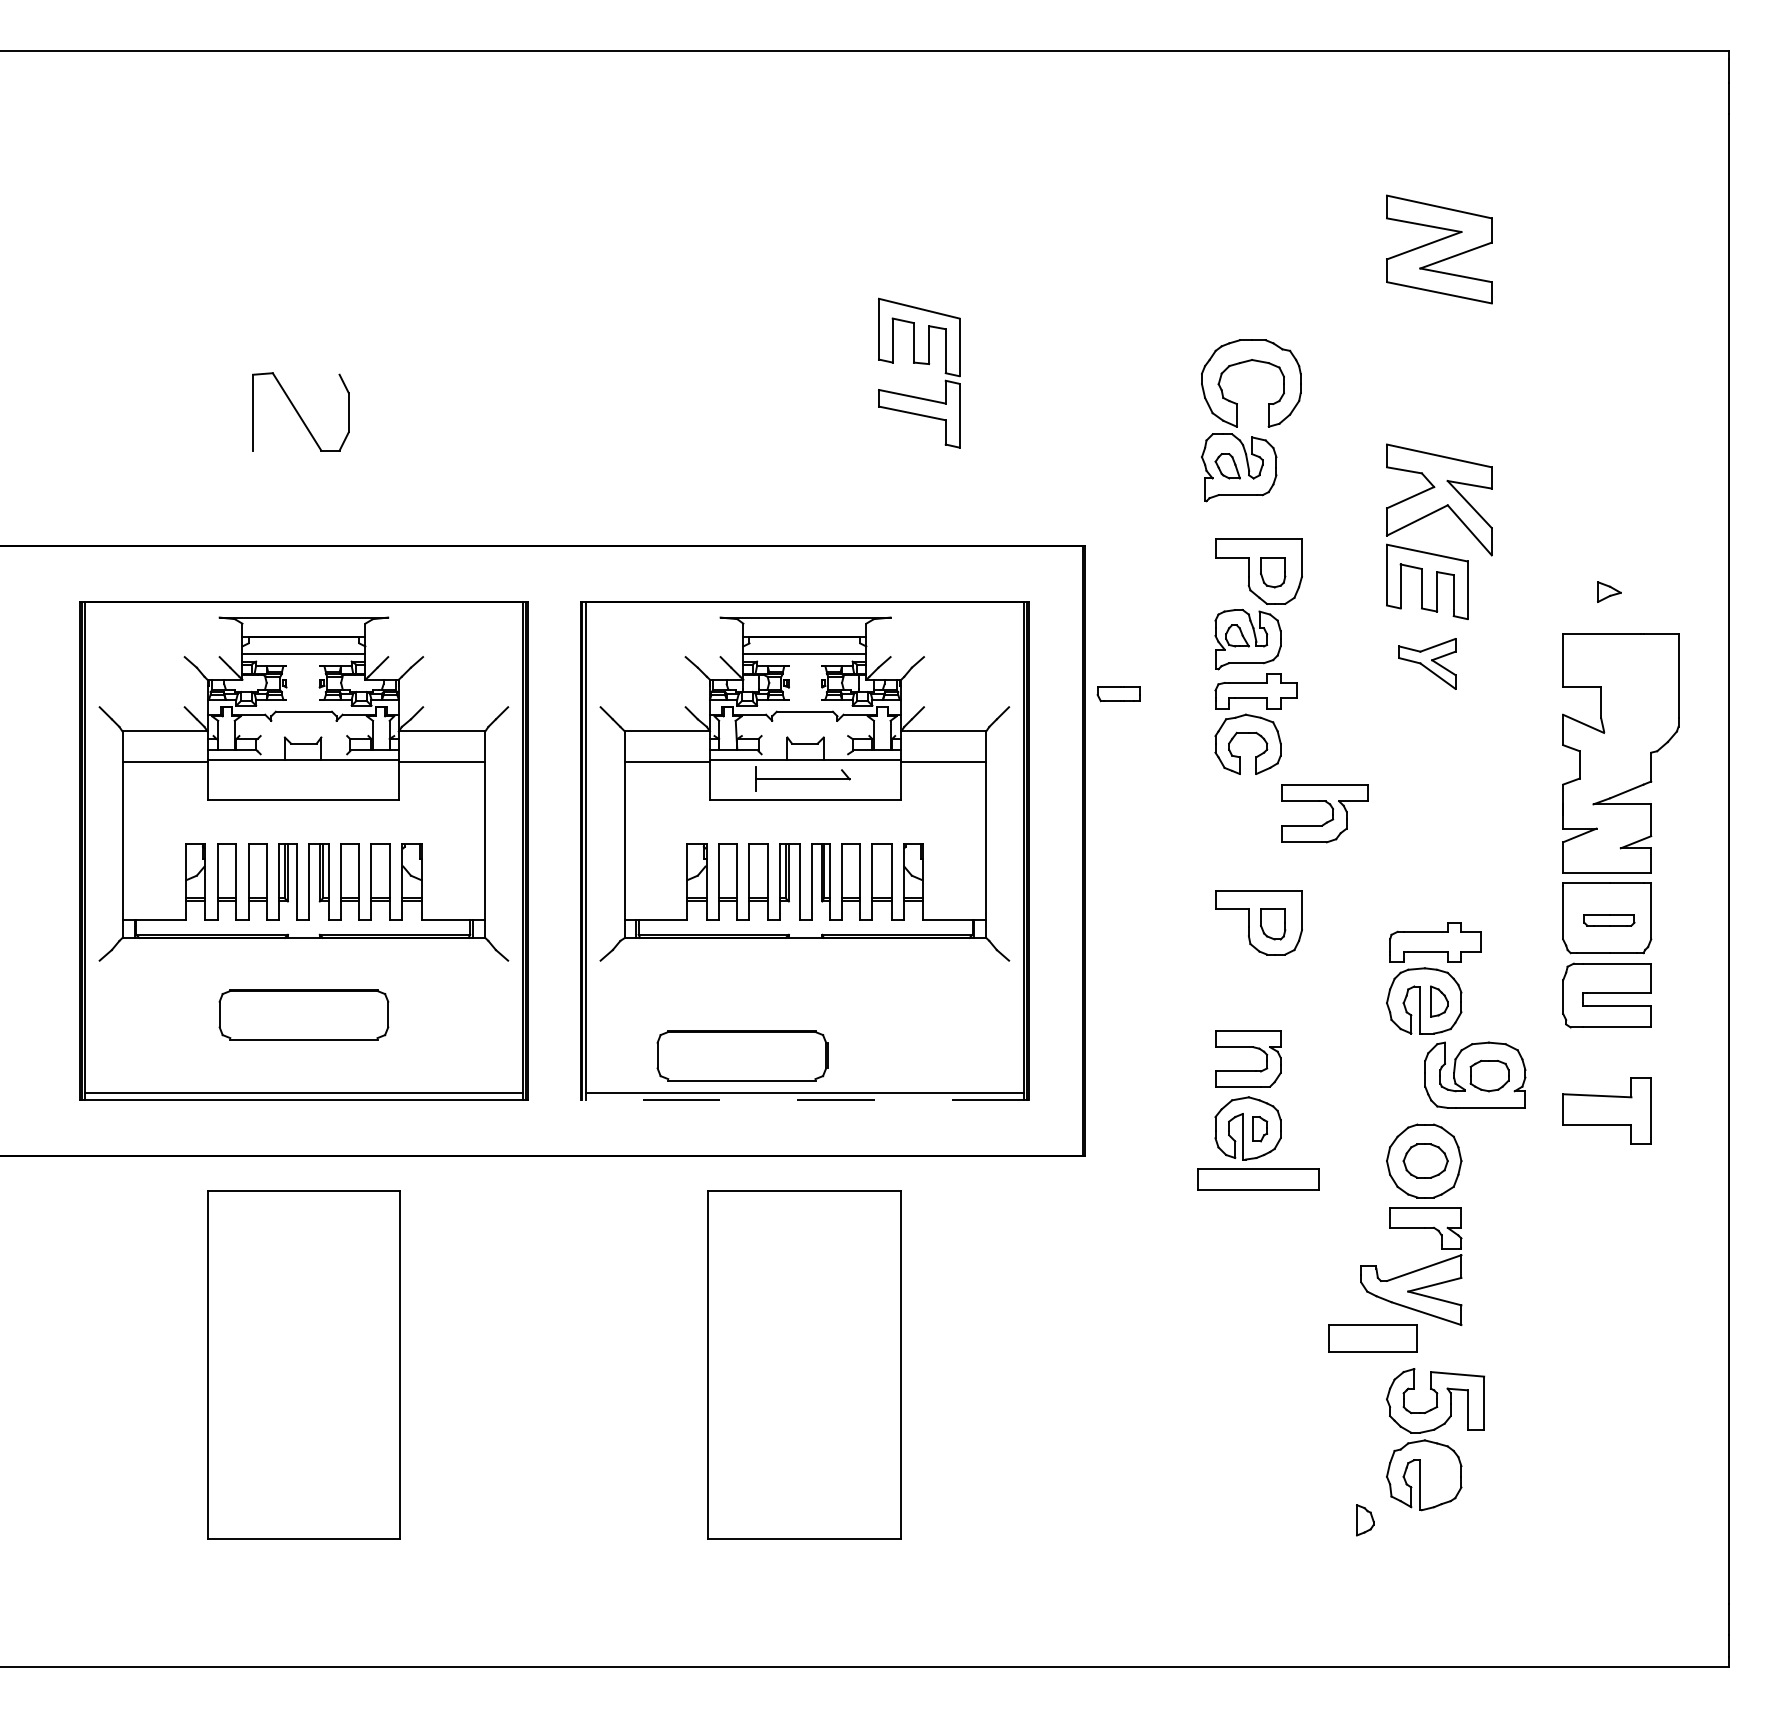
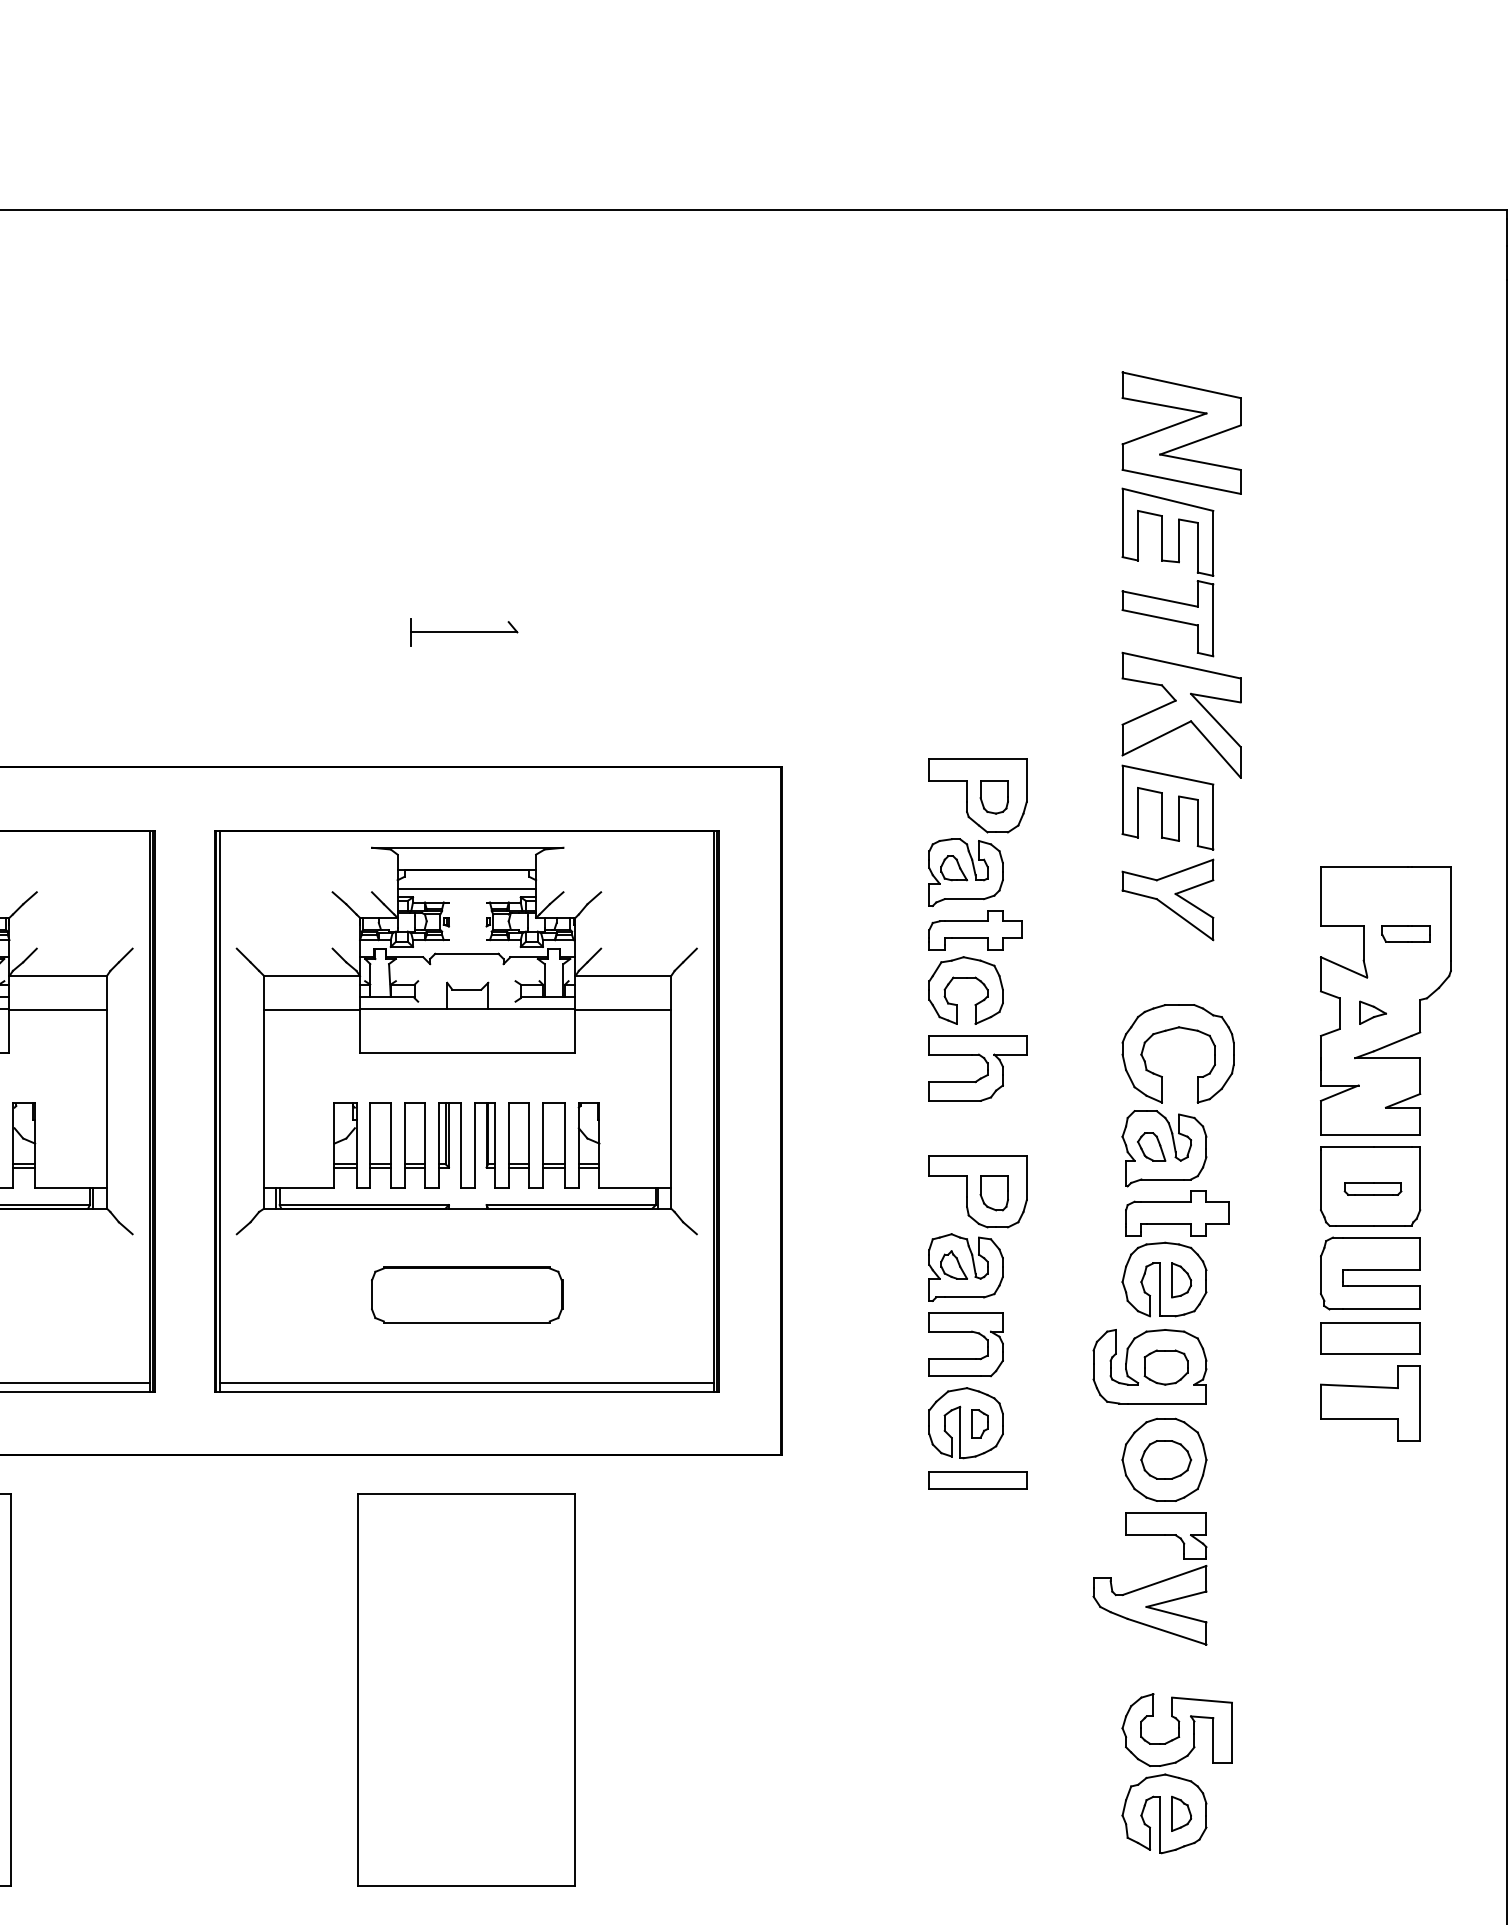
part: (920, 364) -> (1169, 562), moved
part: (1237, 420) -> (1162, 1095), moved
part: (1609, 591) -> (1373, 1012), moved
part: (1427, 663) -> (1168, 899), size x1.43
part: (1118, 694) -> (1405, 934), moved
part: (802, 778) -> (464, 631), moved
part: (1332, 813) -> (986, 1068), moved
part: (1247, 989) -> (965, 1266), added
part: (742, 1055) -> (467, 1294), moved
part: (1475, 1074) -> (1150, 1365), moved
line: (804, 1100) -> (466, 1391), dashed -> solid
part: (1258, 1179) -> (977, 1480), size x0.71
part: (1372, 1338) -> (1369, 1338), moved
part: (1365, 1520) -> (1181, 1814), moved

